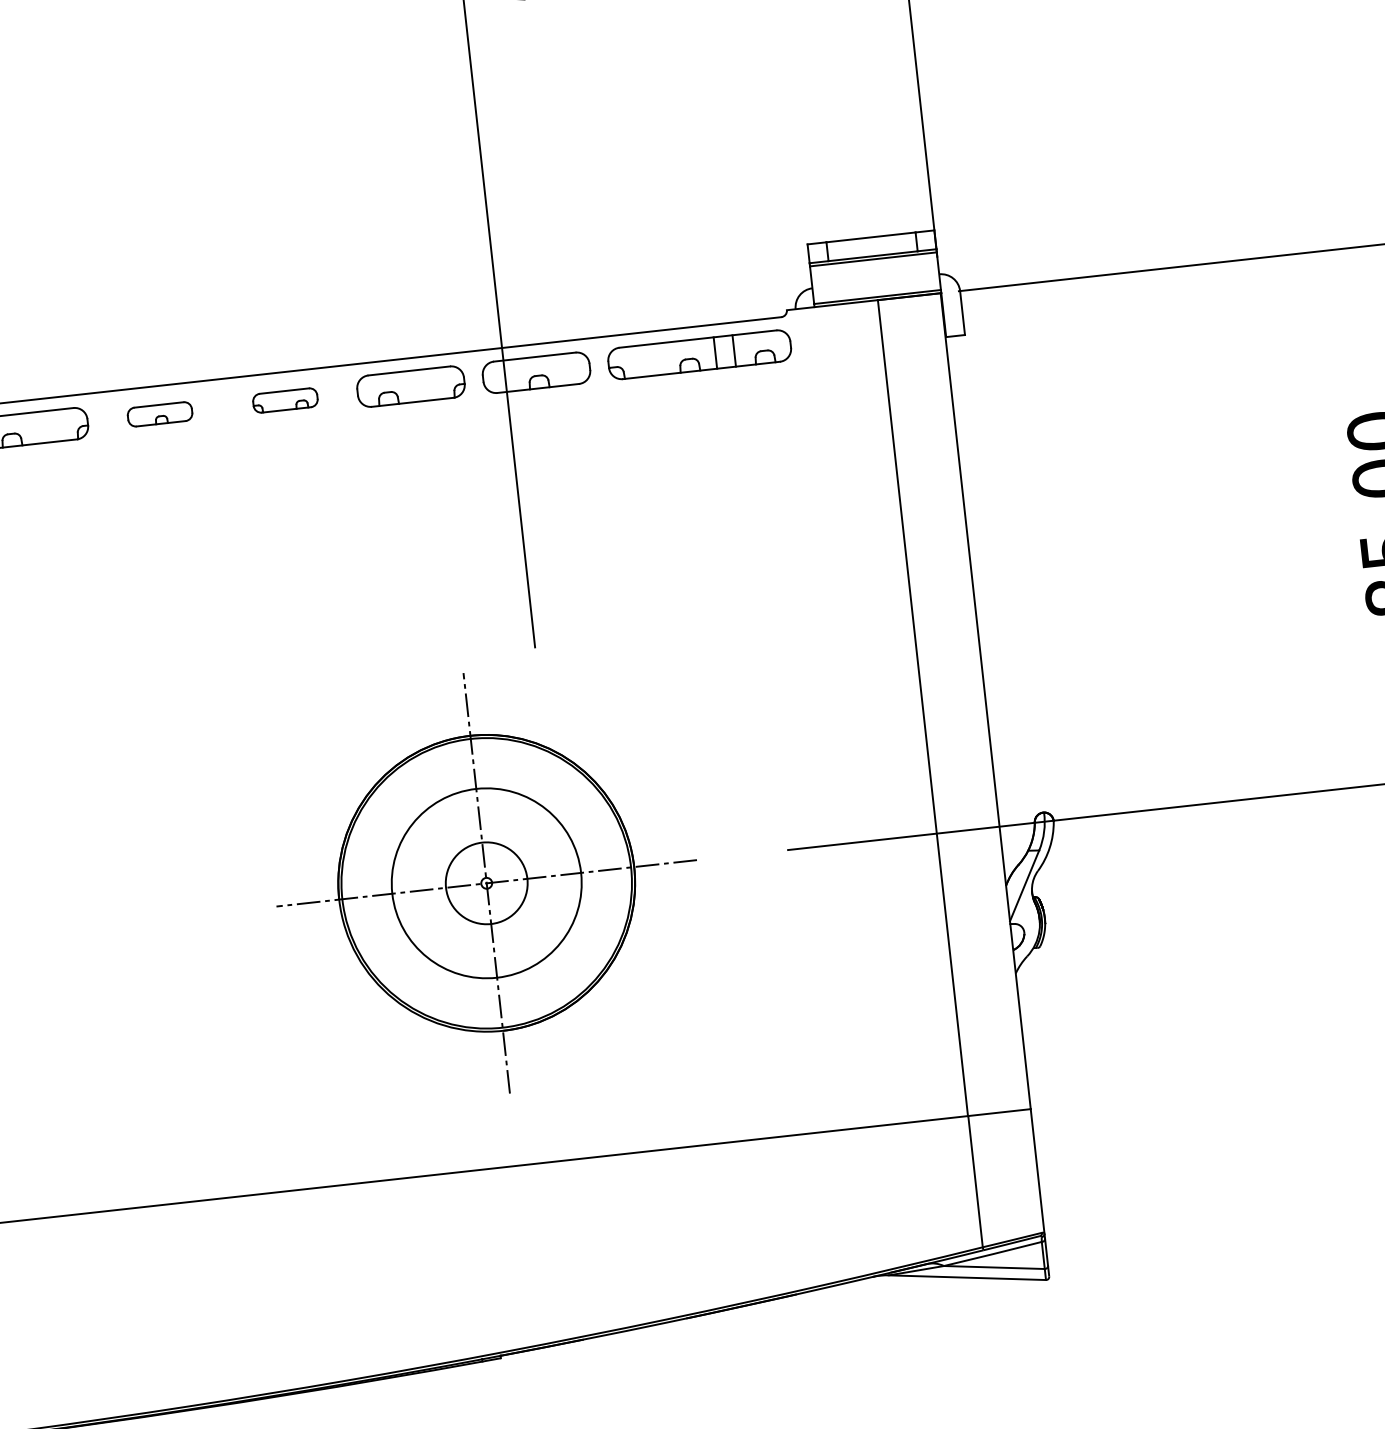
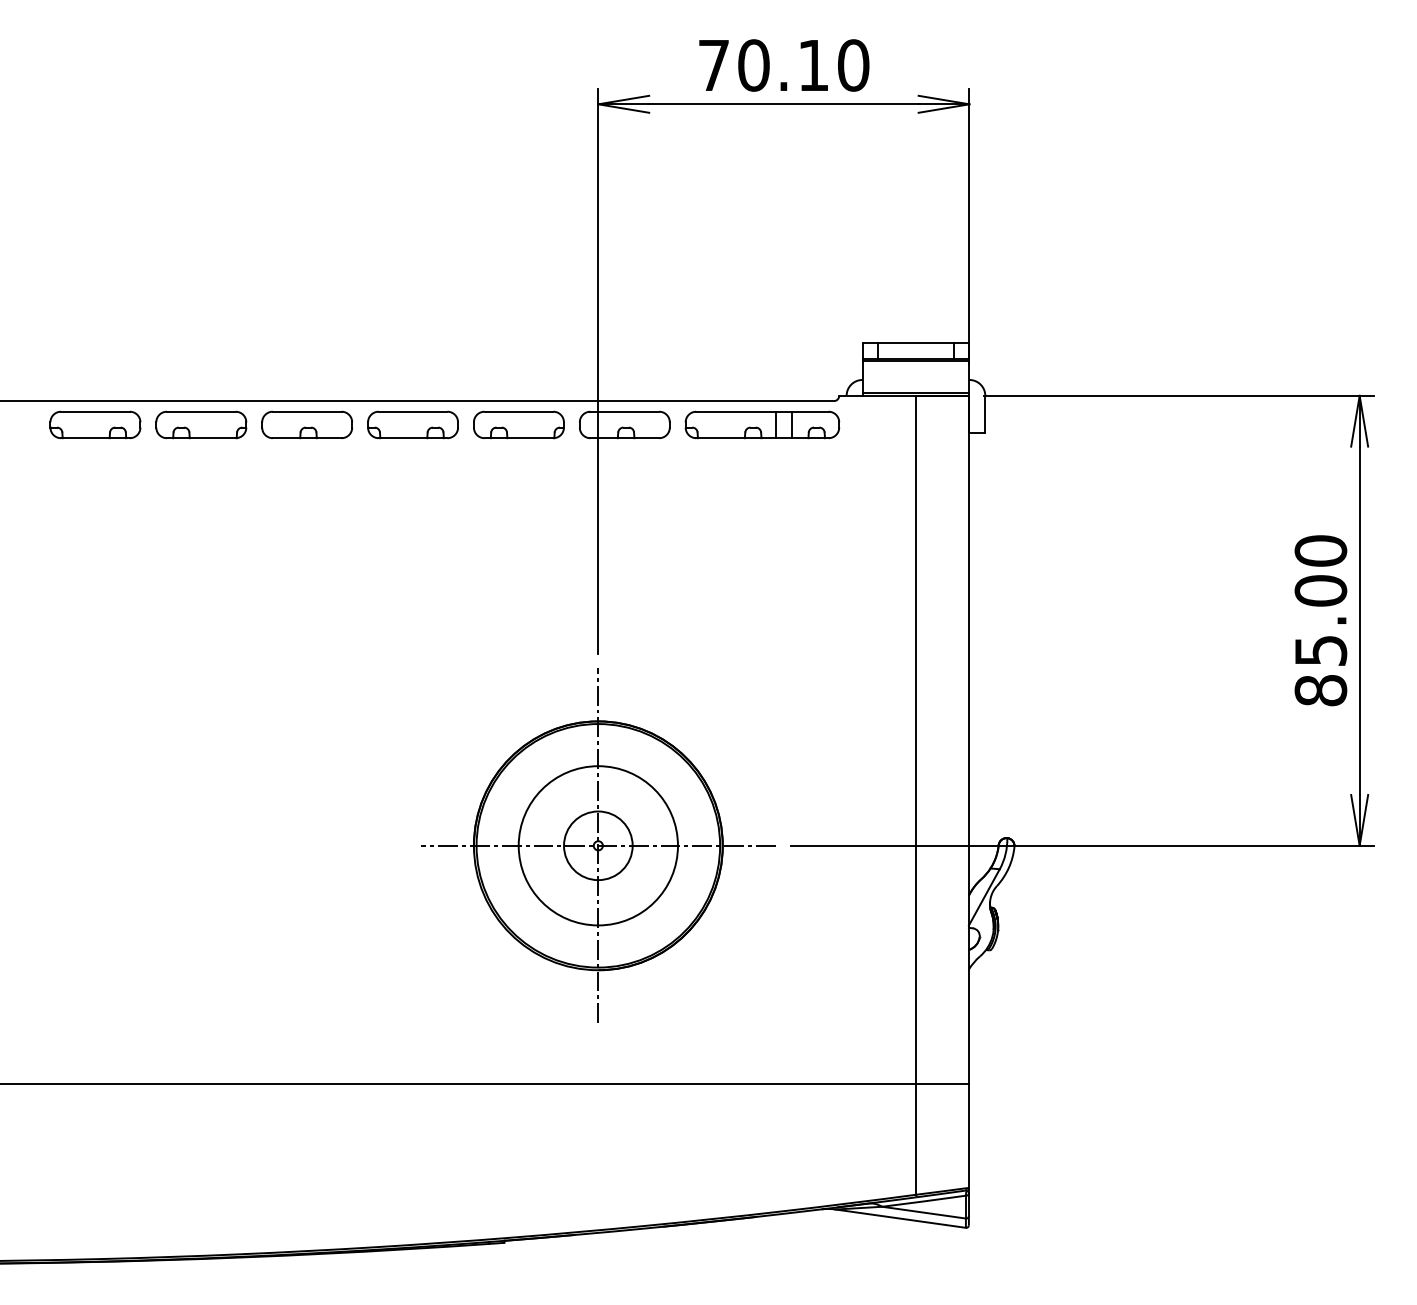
part: (284, 400) -> (412, 424), size x1.67
part: (160, 413) -> (307, 424), size x1.67
part: (486, 882) -> (598, 845), moved

